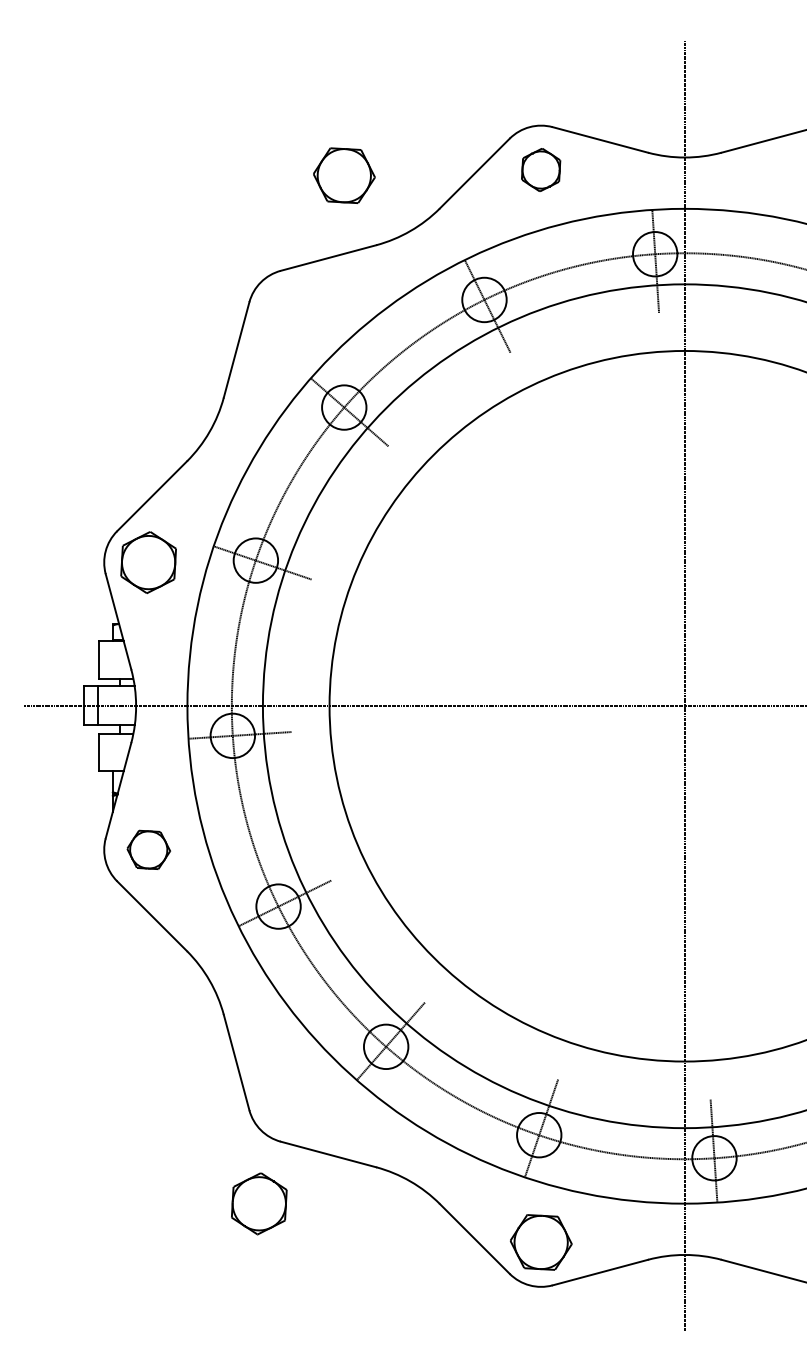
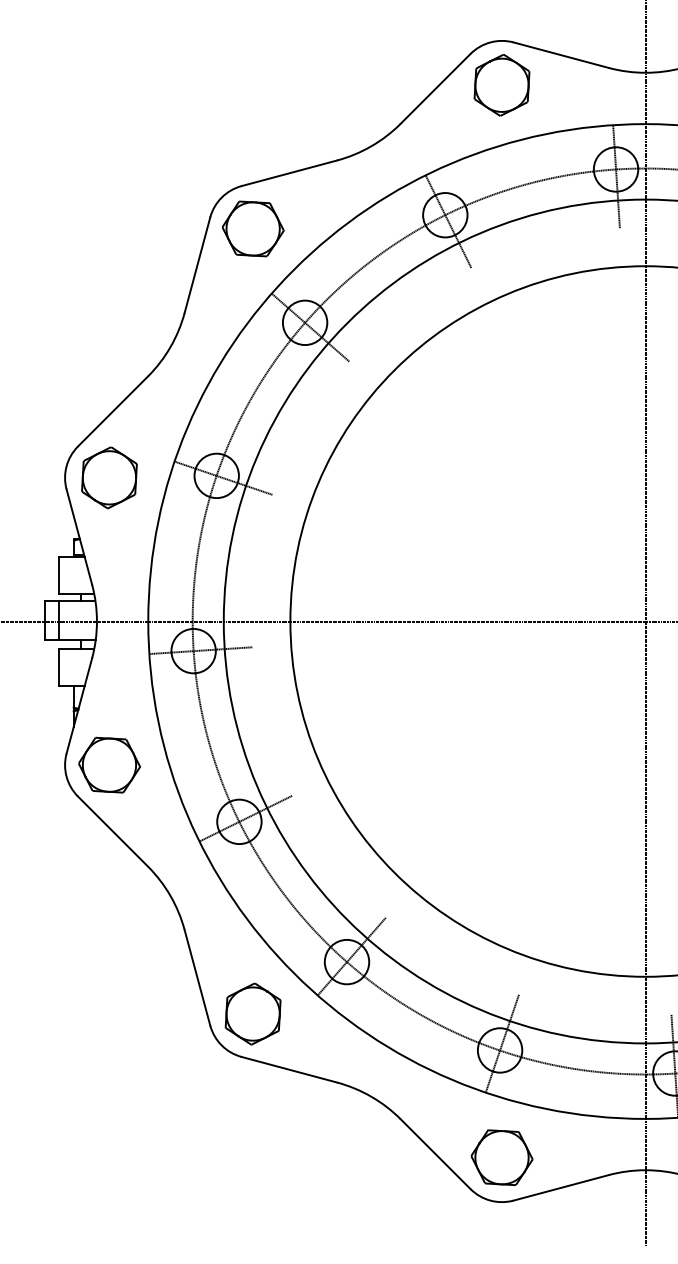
part: (540, 169) -> (501, 84), size x1.43
part: (344, 175) -> (253, 228), moved
part: (148, 849) -> (109, 764), size x1.43
part: (259, 1203) -> (253, 1013), moved

